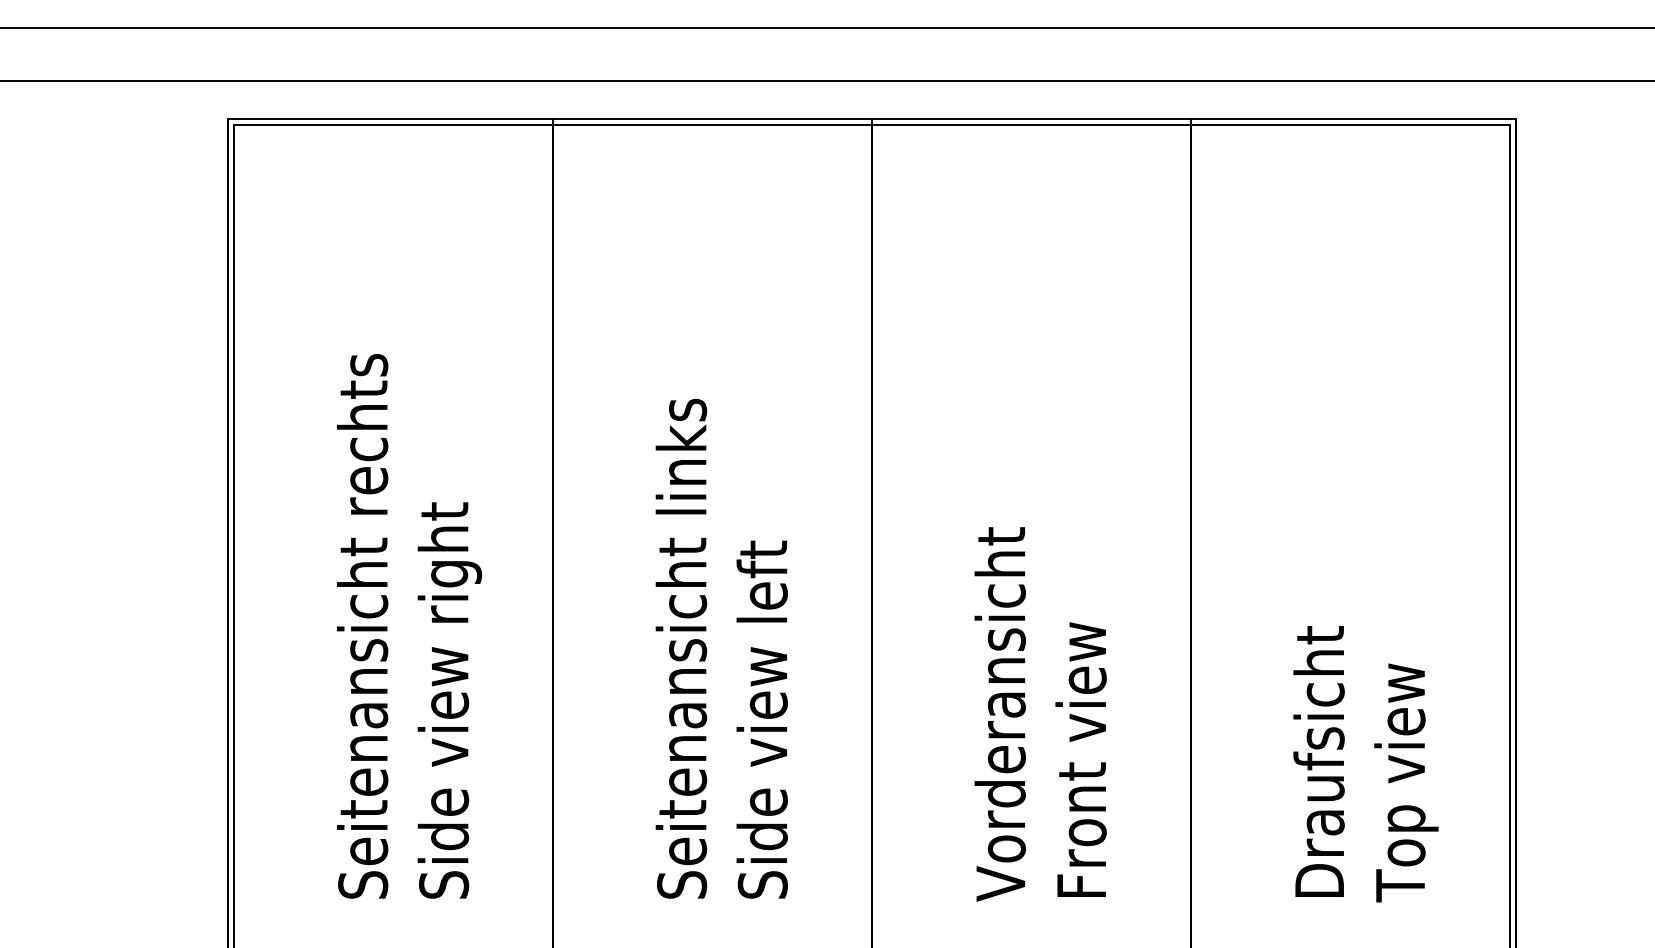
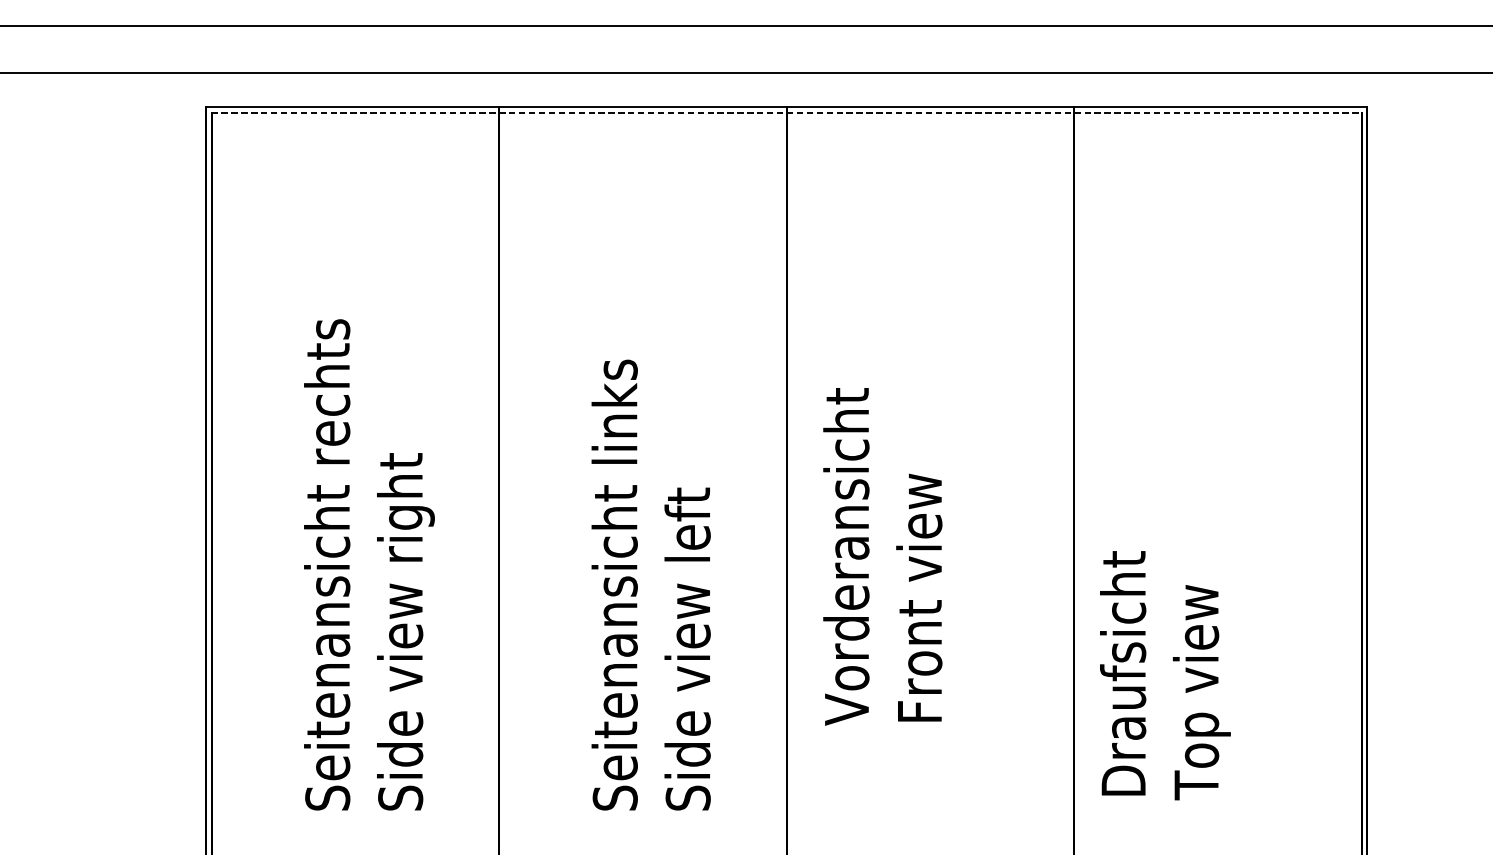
line: (871, 125) -> (786, 113), solid -> dashed
text: (1040, 714) -> (882, 556), moved
text: (1365, 764) -> (1164, 675), moved

